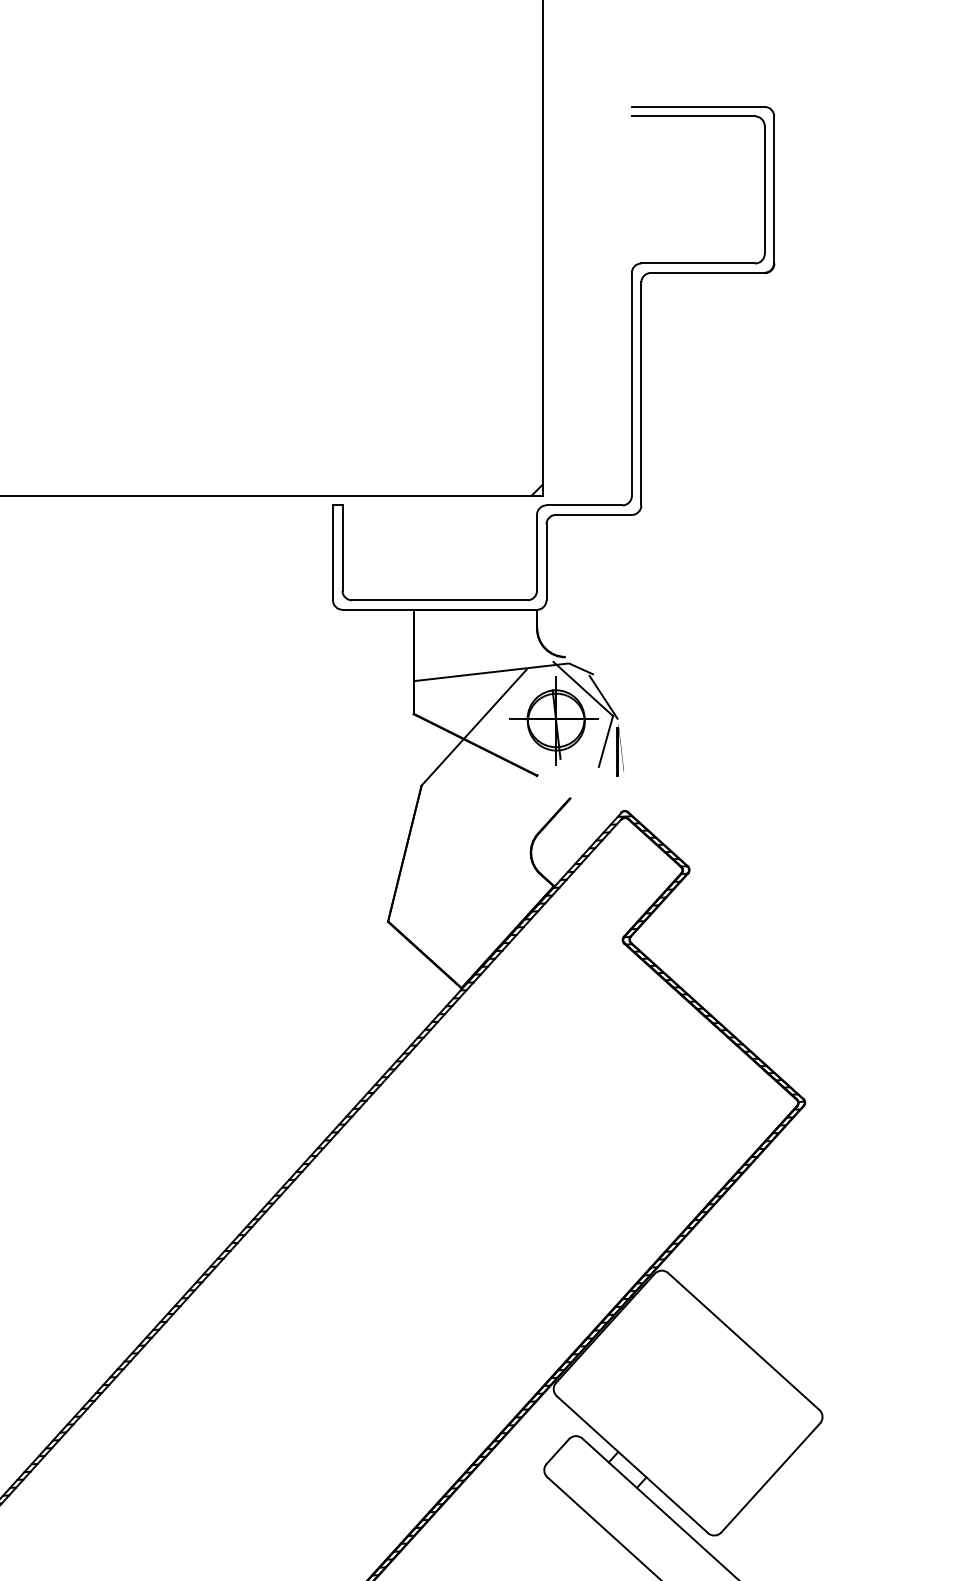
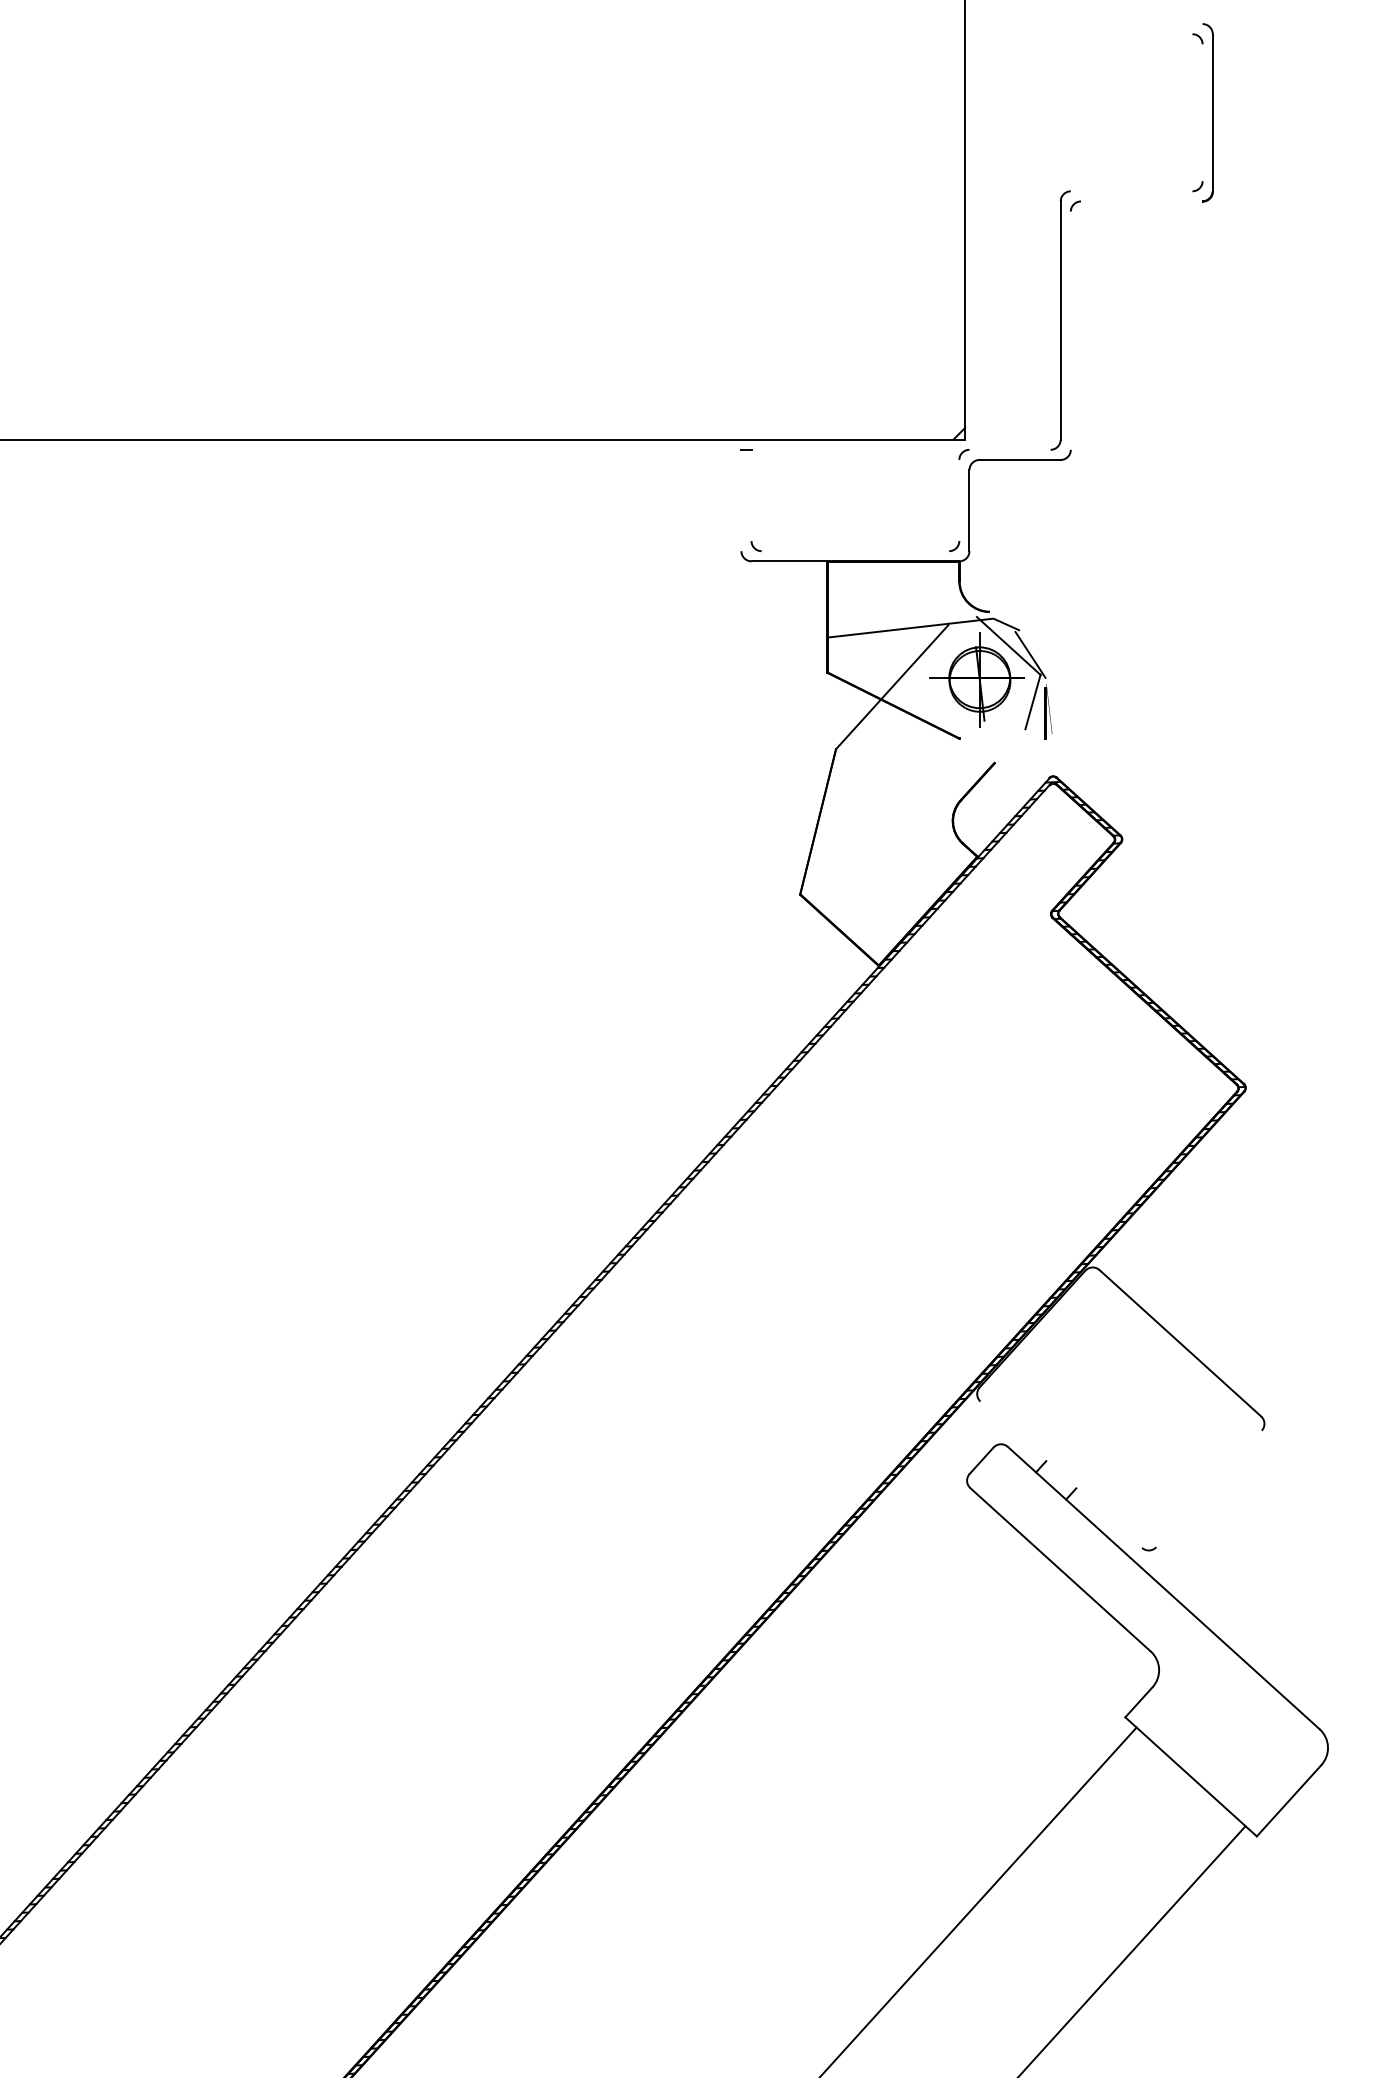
line: (698, 107) -> (1131, 24), removed
line: (693, 116) -> (1126, 34), removed
line: (764, 189) -> (1202, 112), removed
line: (698, 263) -> (1131, 191), removed
line: (707, 273) -> (1141, 201), removed
line: (641, 393) -> (1070, 330), removed
line: (583, 505) -> (1009, 449), removed
line: (342, 548) -> (751, 495), removed
line: (333, 552) -> (741, 500), removed
line: (537, 552) -> (959, 500), removed
line: (439, 600) -> (855, 551), removed
line: (632, 1464) -> (1061, 1474), removed
line: (770, 1477) -> (1208, 1488), removed

